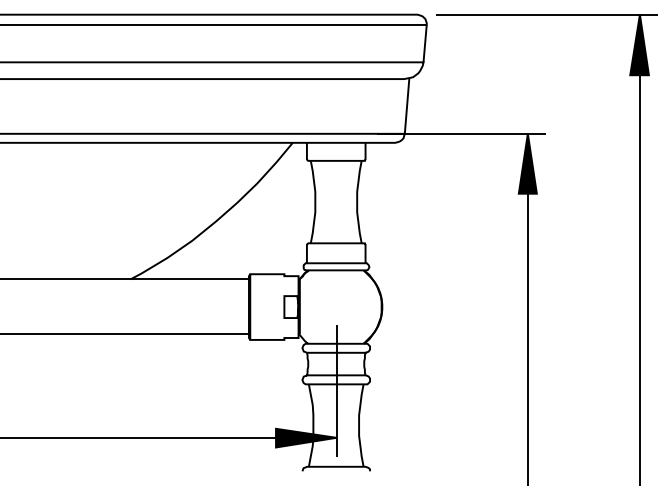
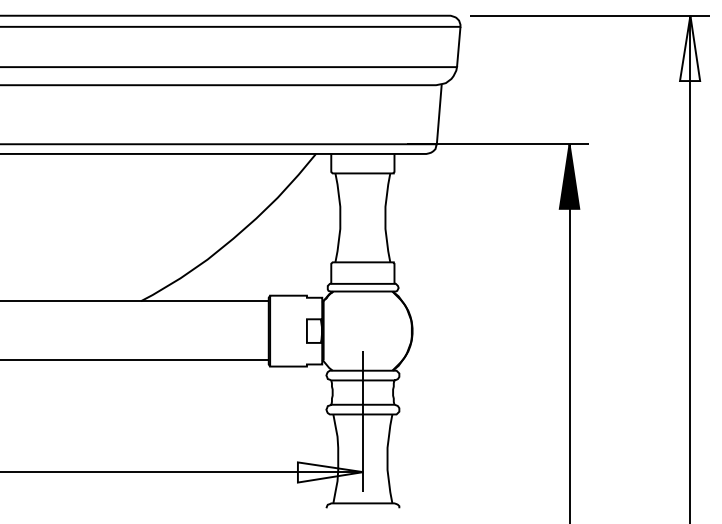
fill: (639, 44) -> (689, 47), removed
fill: (306, 437) -> (330, 471), removed

